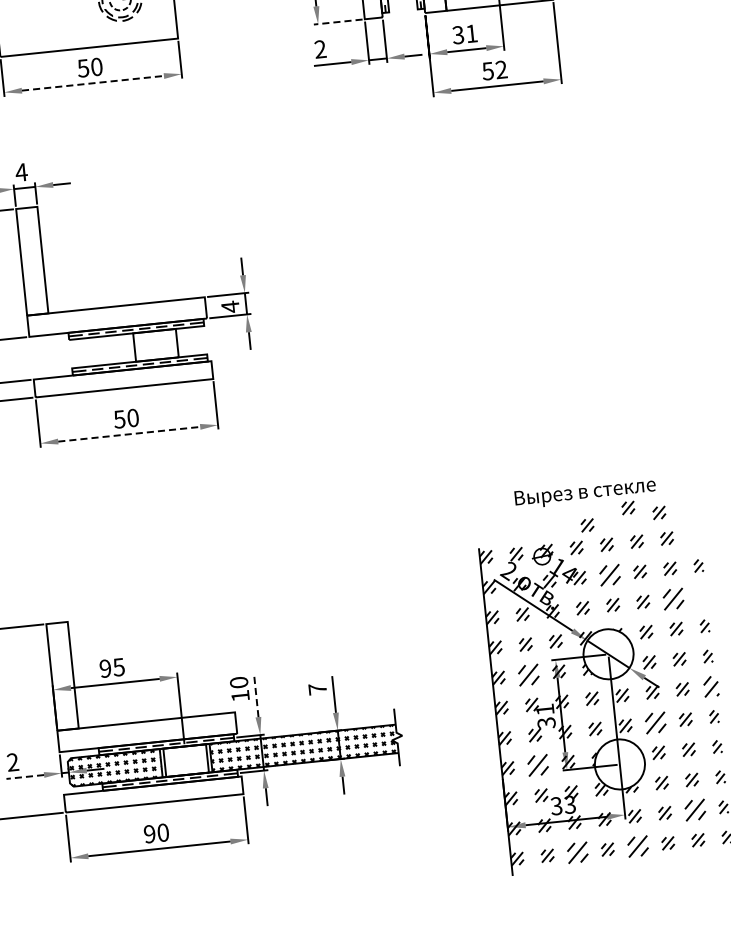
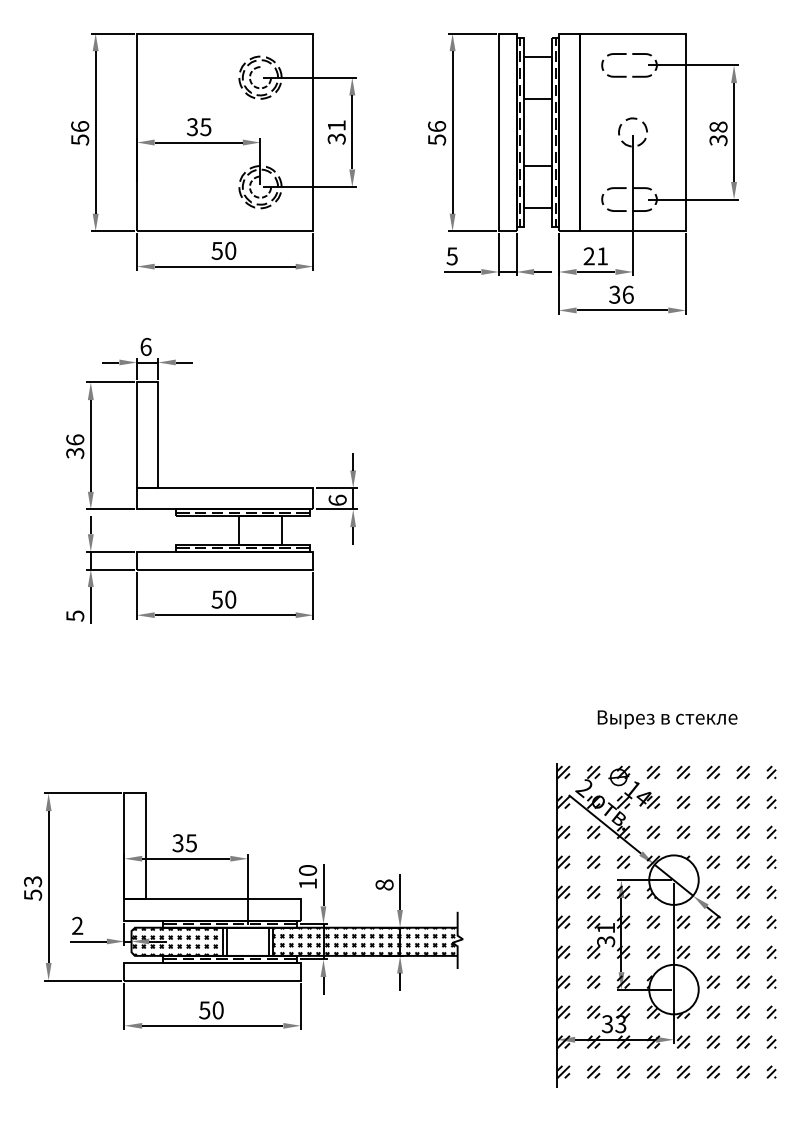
line: (338, 22) -> (472, 231), dashed -> solid
text: (457, 35) -> (588, 256), 31 -> 21
text: (319, 49) -> (451, 256), 2 -> 5
text: (494, 70) -> (621, 294), 52 -> 36
line: (93, 83) -> (225, 266), dashed -> solid
text: (21, 172) -> (145, 346), 4 -> 6
text: (230, 307) -> (337, 500), 4 -> 6
line: (129, 434) -> (225, 615), dashed -> solid
part: (627, 507) -> (707, 737), removed
part: (658, 512) -> (737, 745), removed
part: (587, 524) -> (666, 750), removed
part: (695, 534) -> (771, 771), added
part: (609, 574) -> (683, 801), size x0.62
part: (701, 595) -> (771, 831), added
part: (672, 598) -> (742, 831), size x0.62
text: (104, 669) -> (177, 843), 95 -> 35
part: (528, 674) -> (593, 891), size x0.62
part: (711, 685) -> (771, 921), size x0.62
text: (317, 688) -> (384, 884), 7 -> 8
line: (256, 695) -> (323, 884), dashed -> solid
part: (655, 721) -> (713, 951), size x0.62
part: (538, 764) -> (593, 981), size x0.62
line: (25, 776) -> (88, 941), dashed -> solid
part: (694, 809) -> (742, 1041), size x0.62
text: (149, 834) -> (204, 1010), 90 -> 50
part: (638, 845) -> (683, 1071), size x0.62
part: (577, 852) -> (623, 1071), size x0.62

